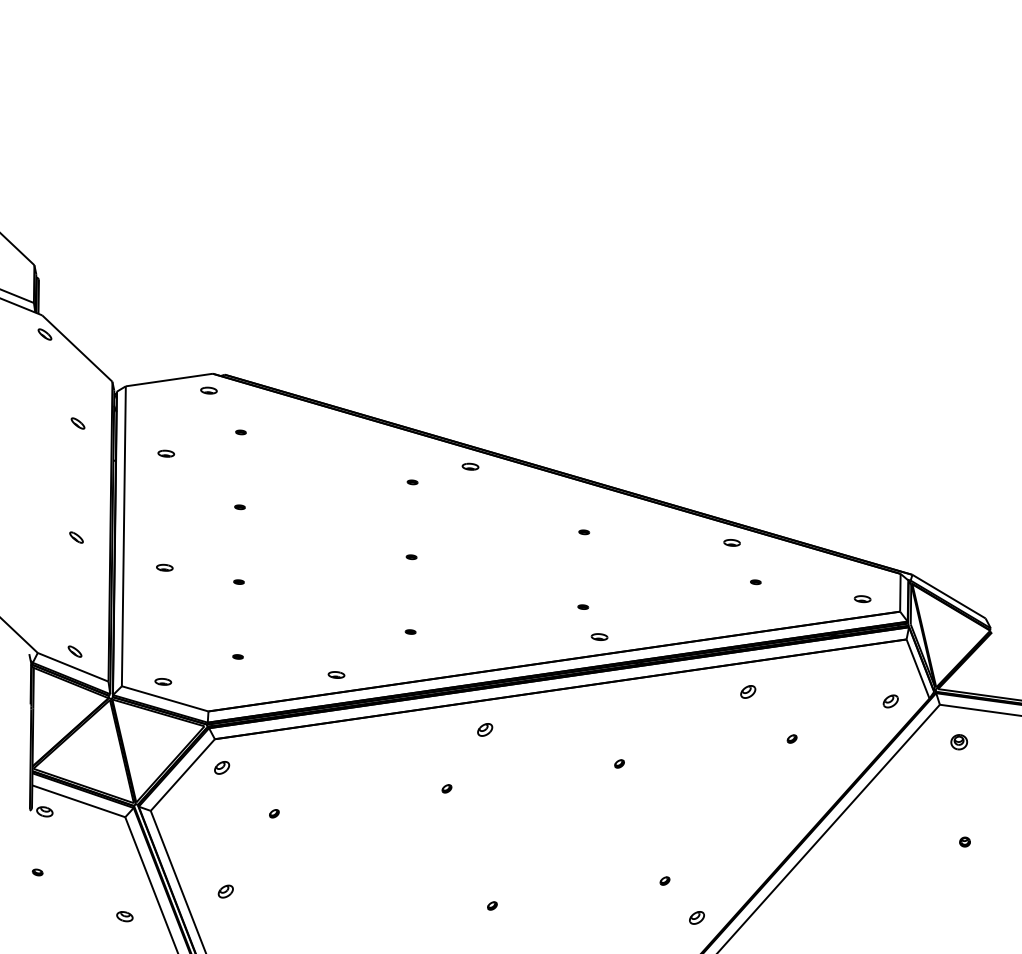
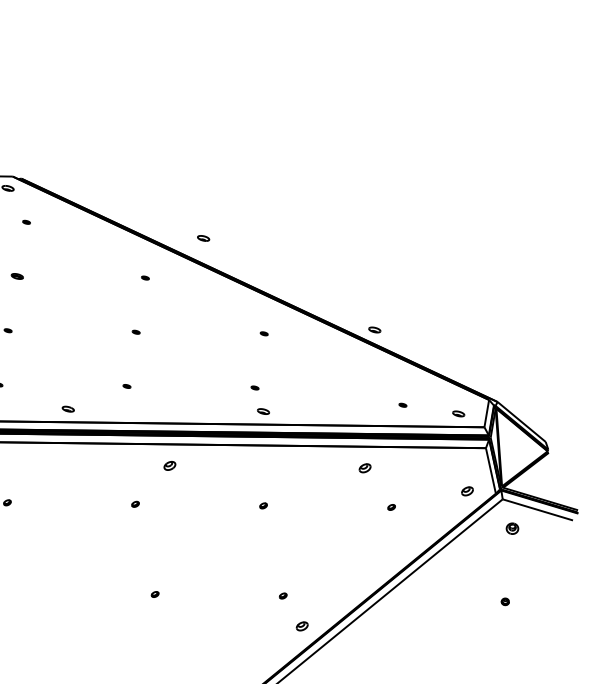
part: (470, 466) -> (203, 238), moved
part: (239, 507) -> (16, 276), size x1.6
part: (731, 542) -> (374, 329), moved
part: (755, 582) -> (402, 405), moved

